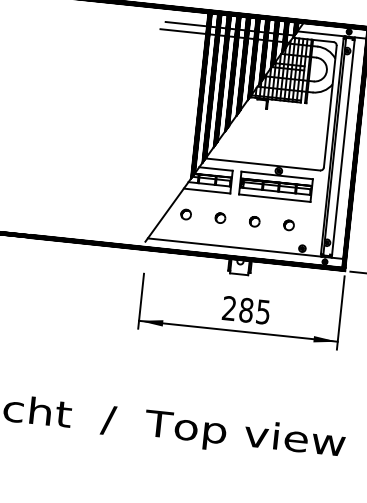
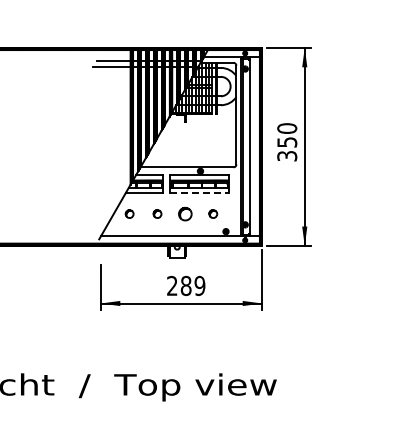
line: (275, 198) -> (200, 193), solid -> dashed
part: (254, 221) -> (185, 213), size x1.6
text: (262, 311) -> (199, 285), 285 -> 289

